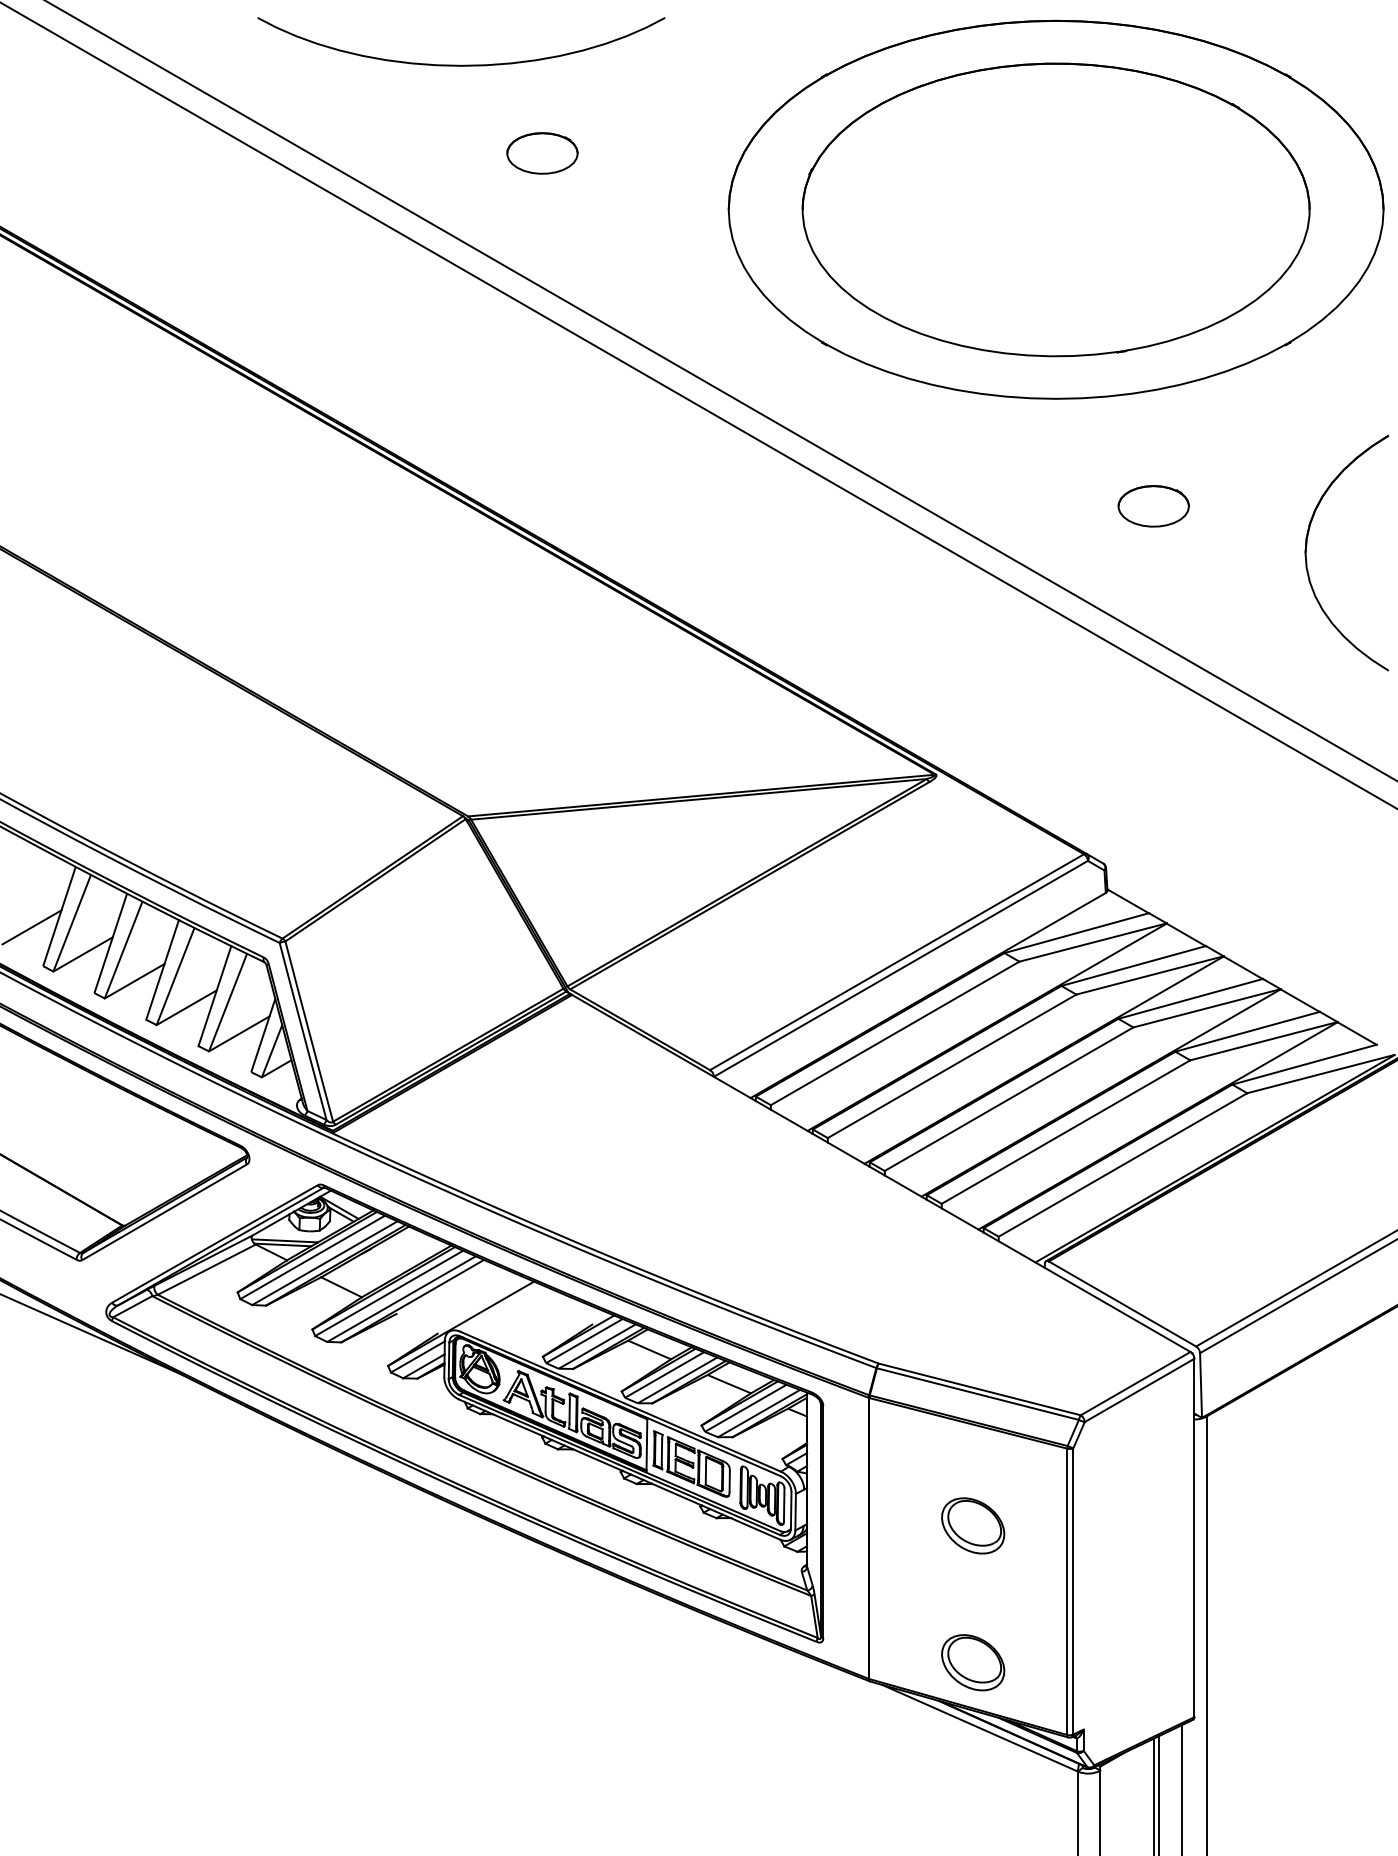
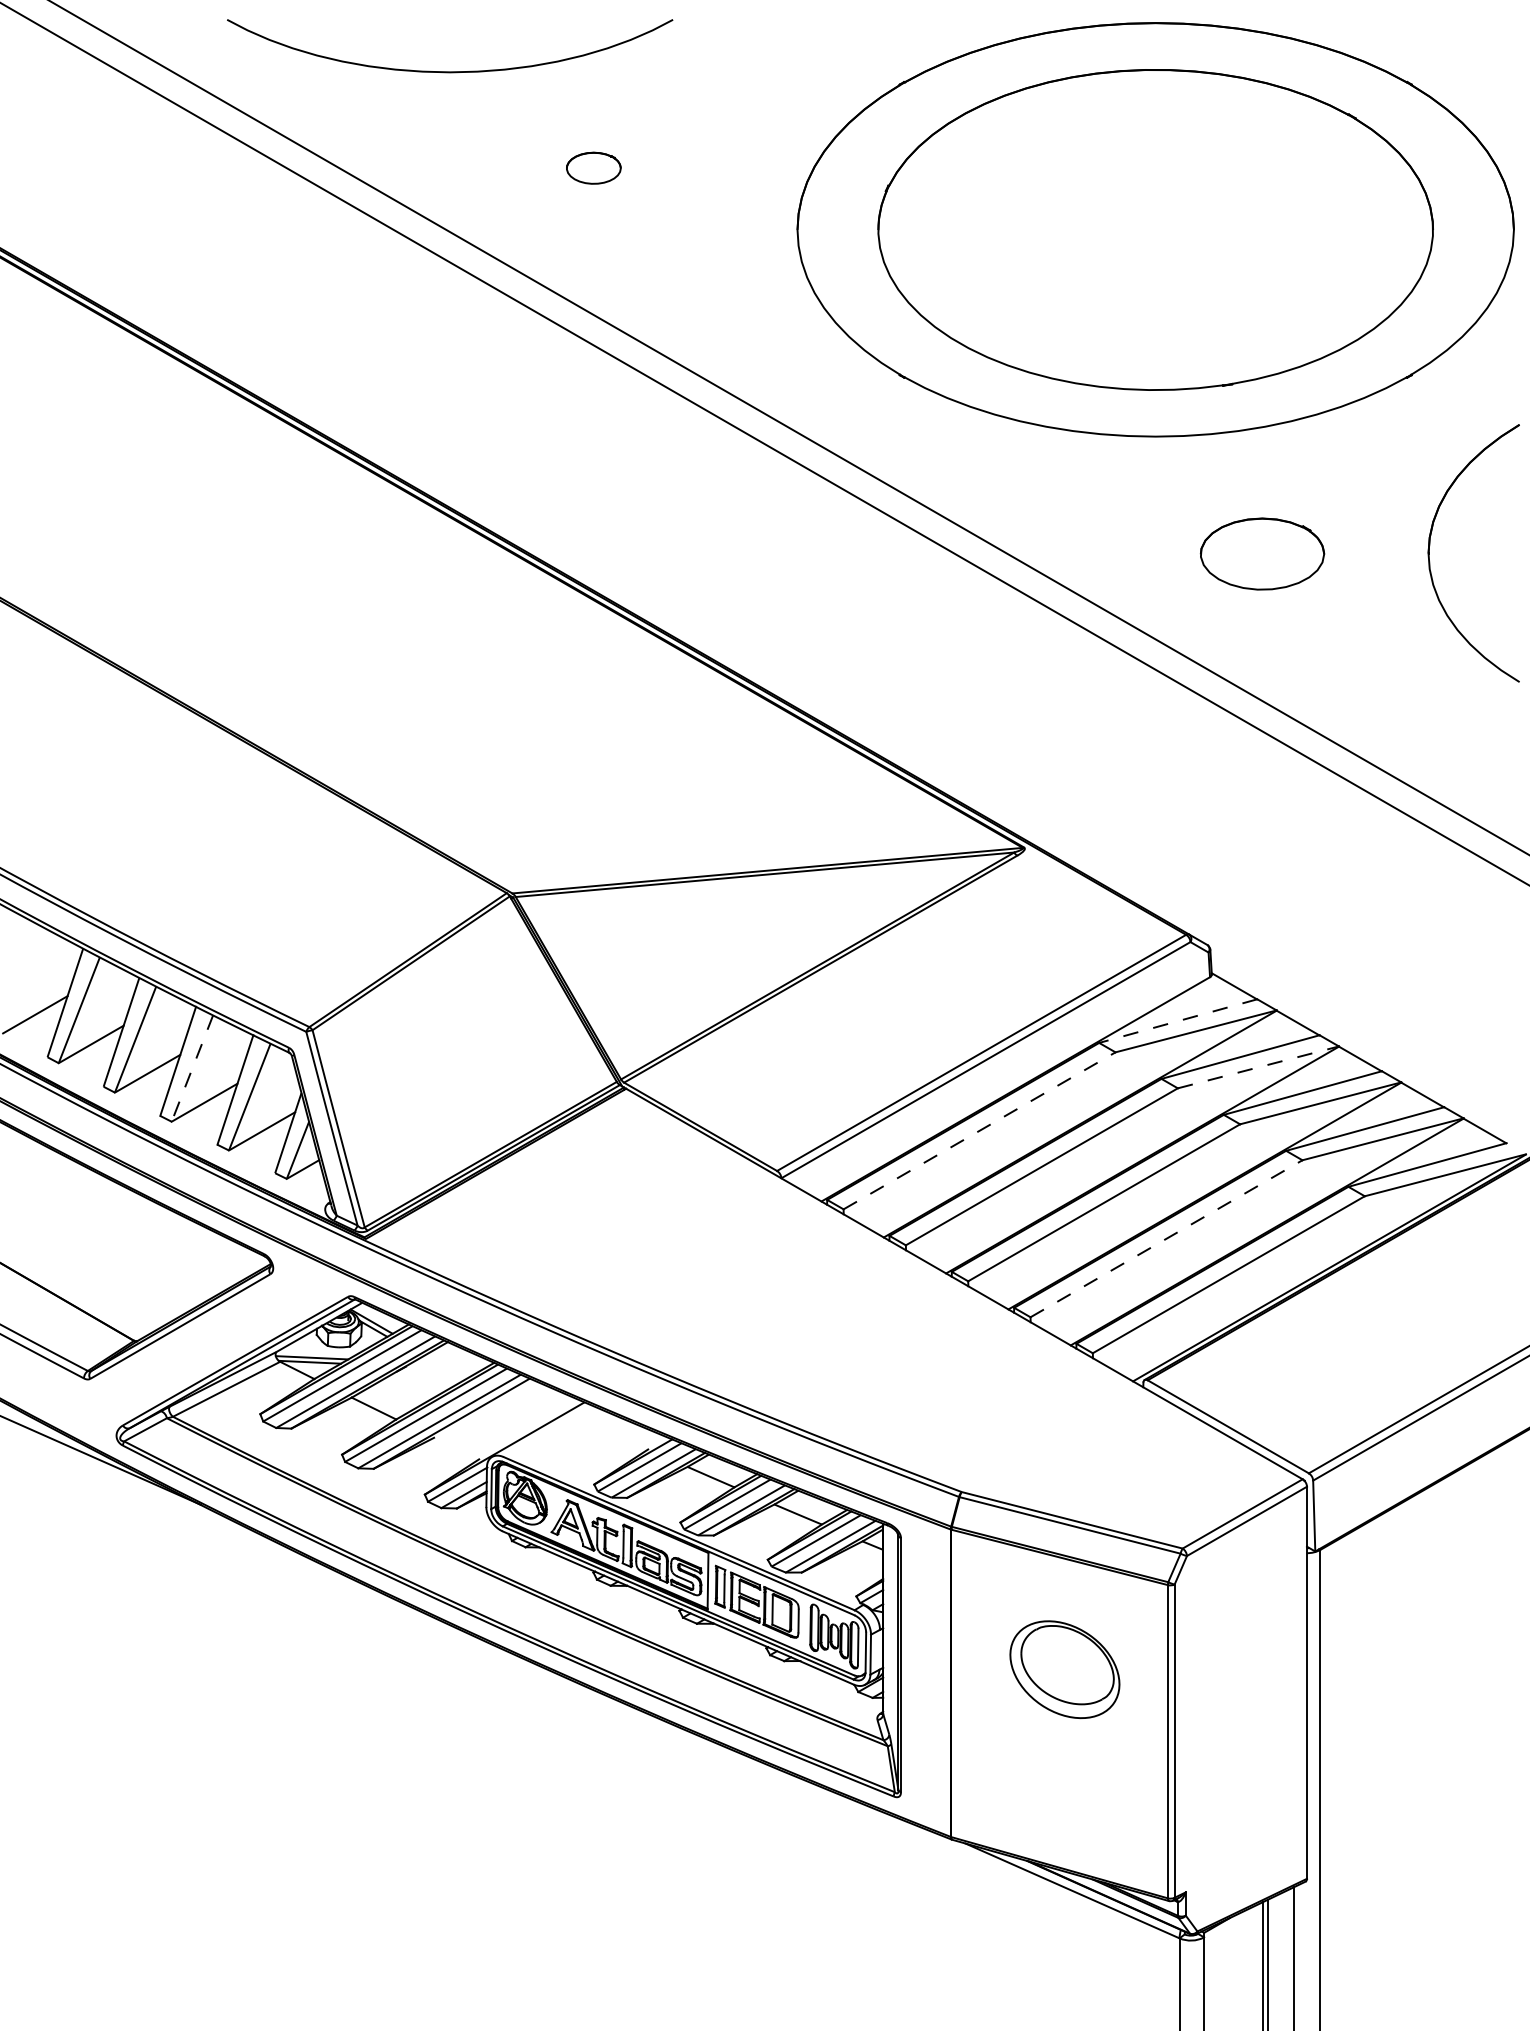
curve: (461, 65) -> (450, 71), moved
part: (542, 153) -> (593, 168), size x0.7
part: (1153, 506) -> (1262, 554), size x1.6
part: (1307, 545) -> (1430, 545), moved
line: (1076, 933) -> (1177, 1021), solid -> dashed
line: (175, 975) -> (192, 1067), solid -> dashed
line: (1150, 975) -> (1258, 1067), solid -> dashed
line: (895, 1033) -> (979, 1130), solid -> dashed
line: (1066, 1131) -> (1166, 1238), solid -> dashed
part: (972, 1525) -> (1064, 1669), size x1.6
part: (972, 1662) -> (1064, 1819), removed

